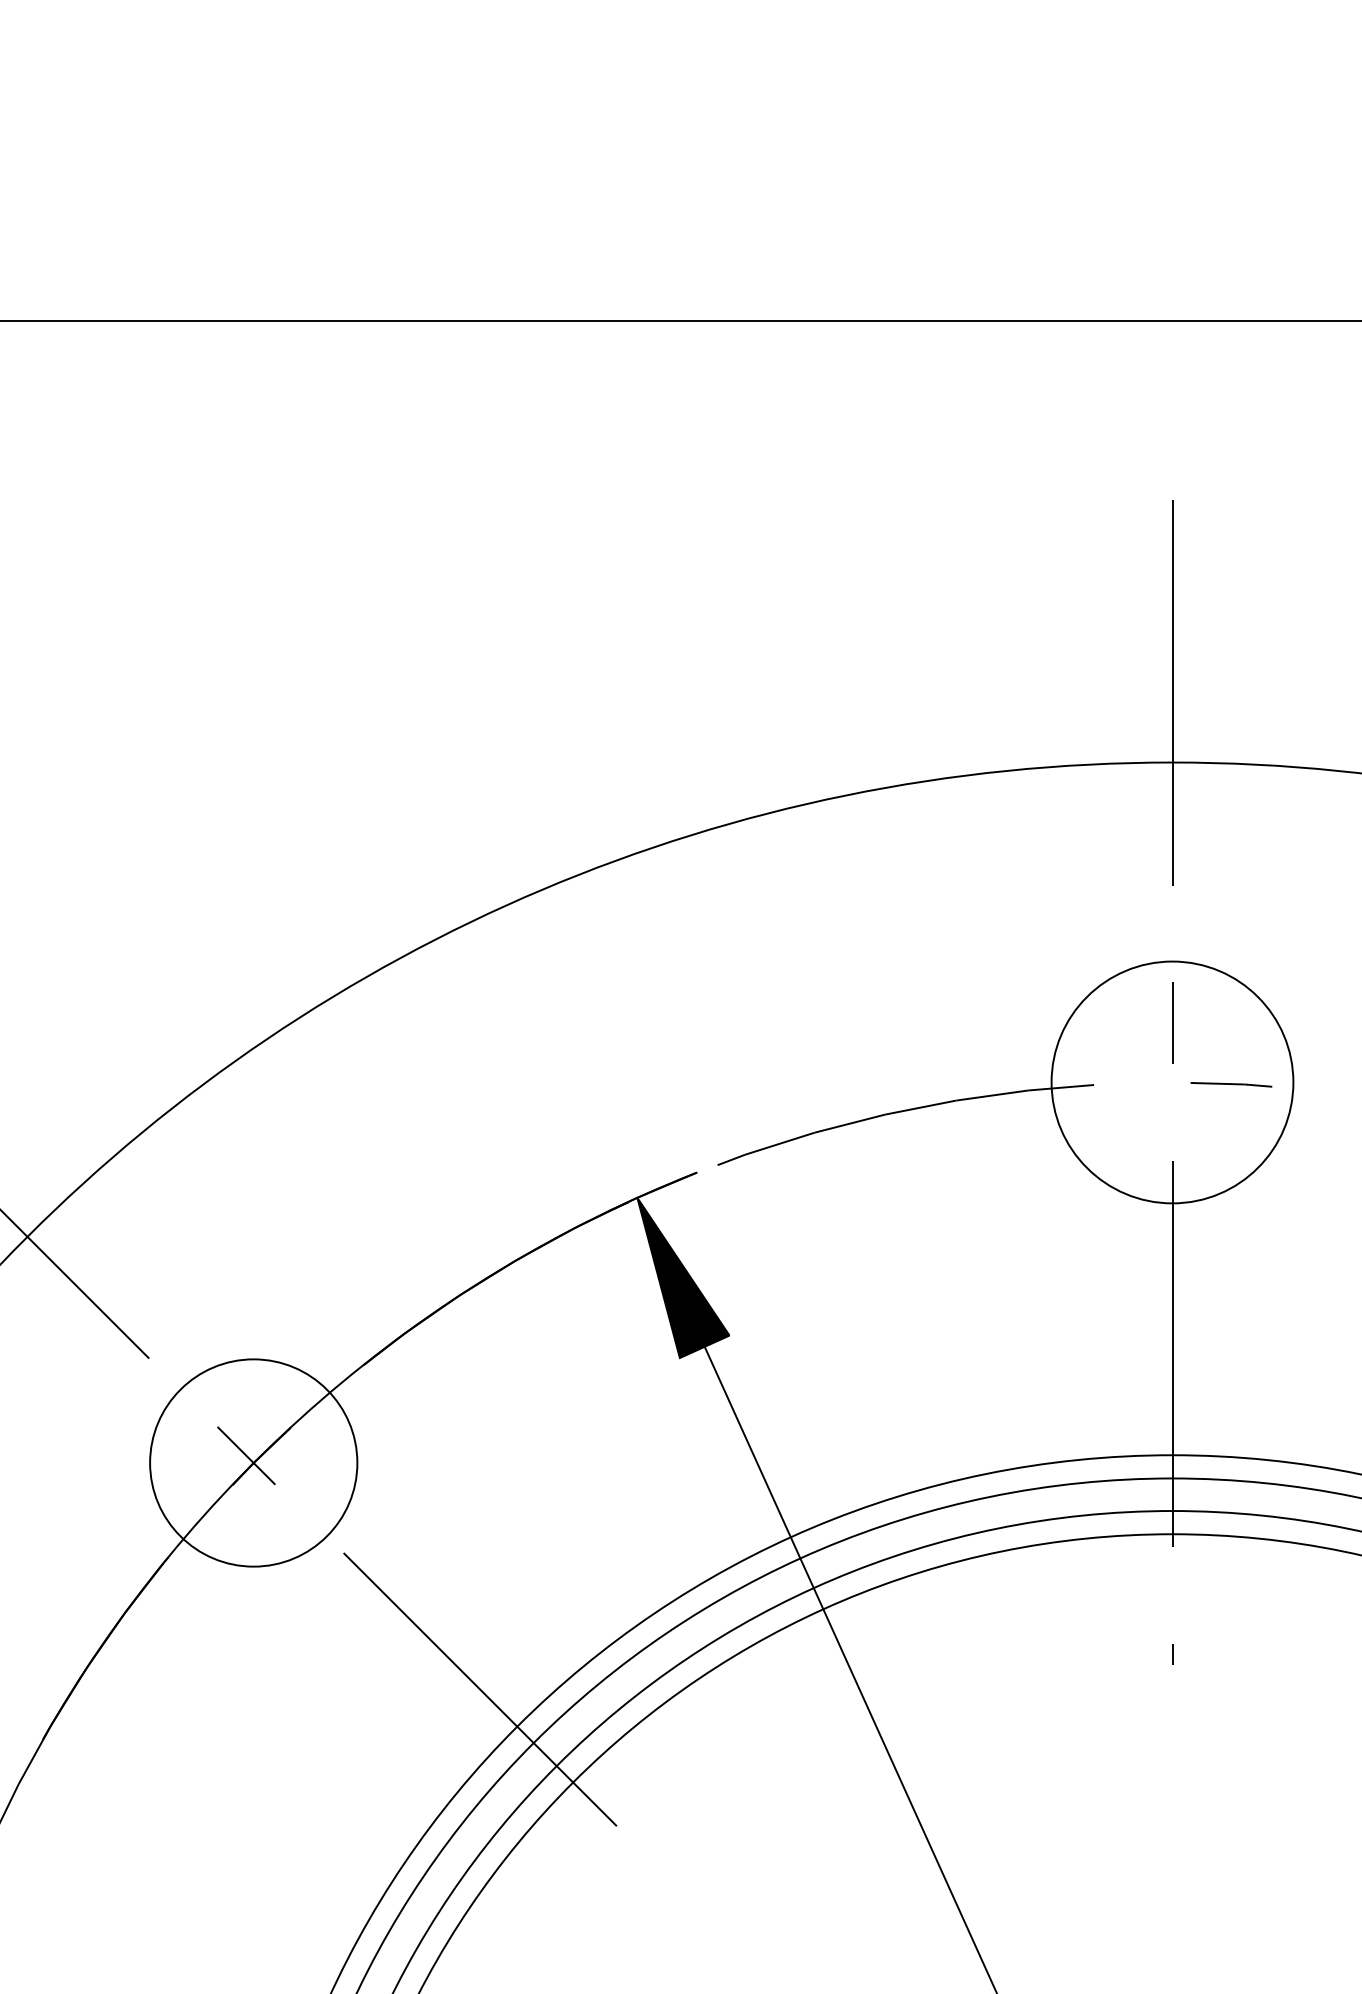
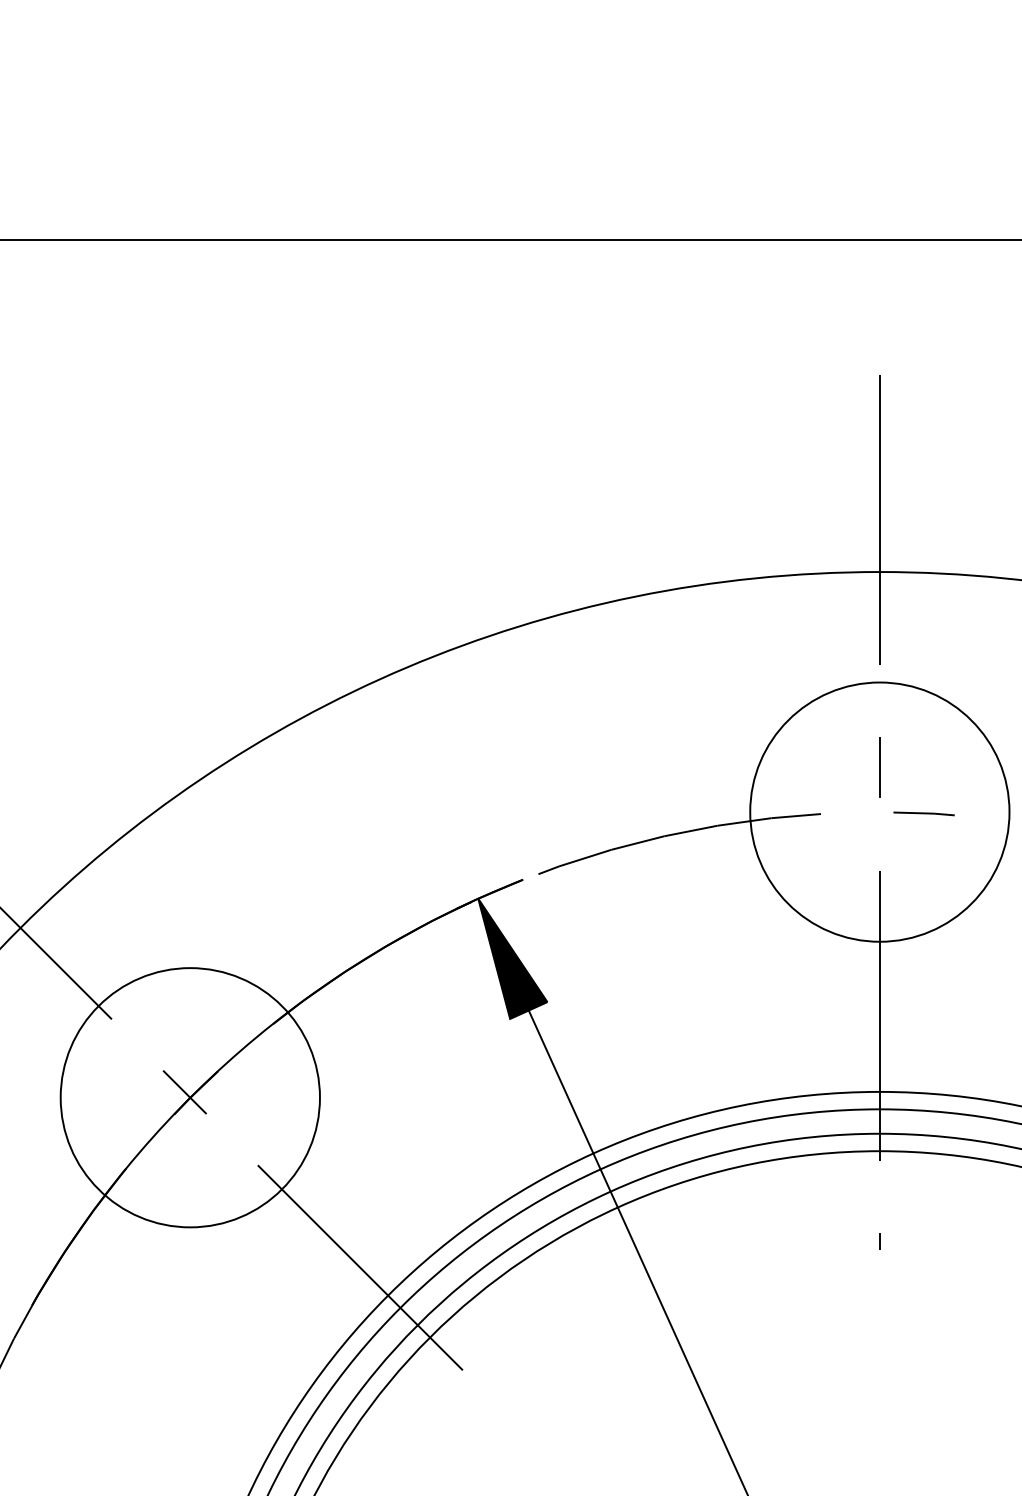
circle: (1172, 1082) -> (879, 812), size x1.43
circle: (253, 1462) -> (190, 1097), size x1.67

